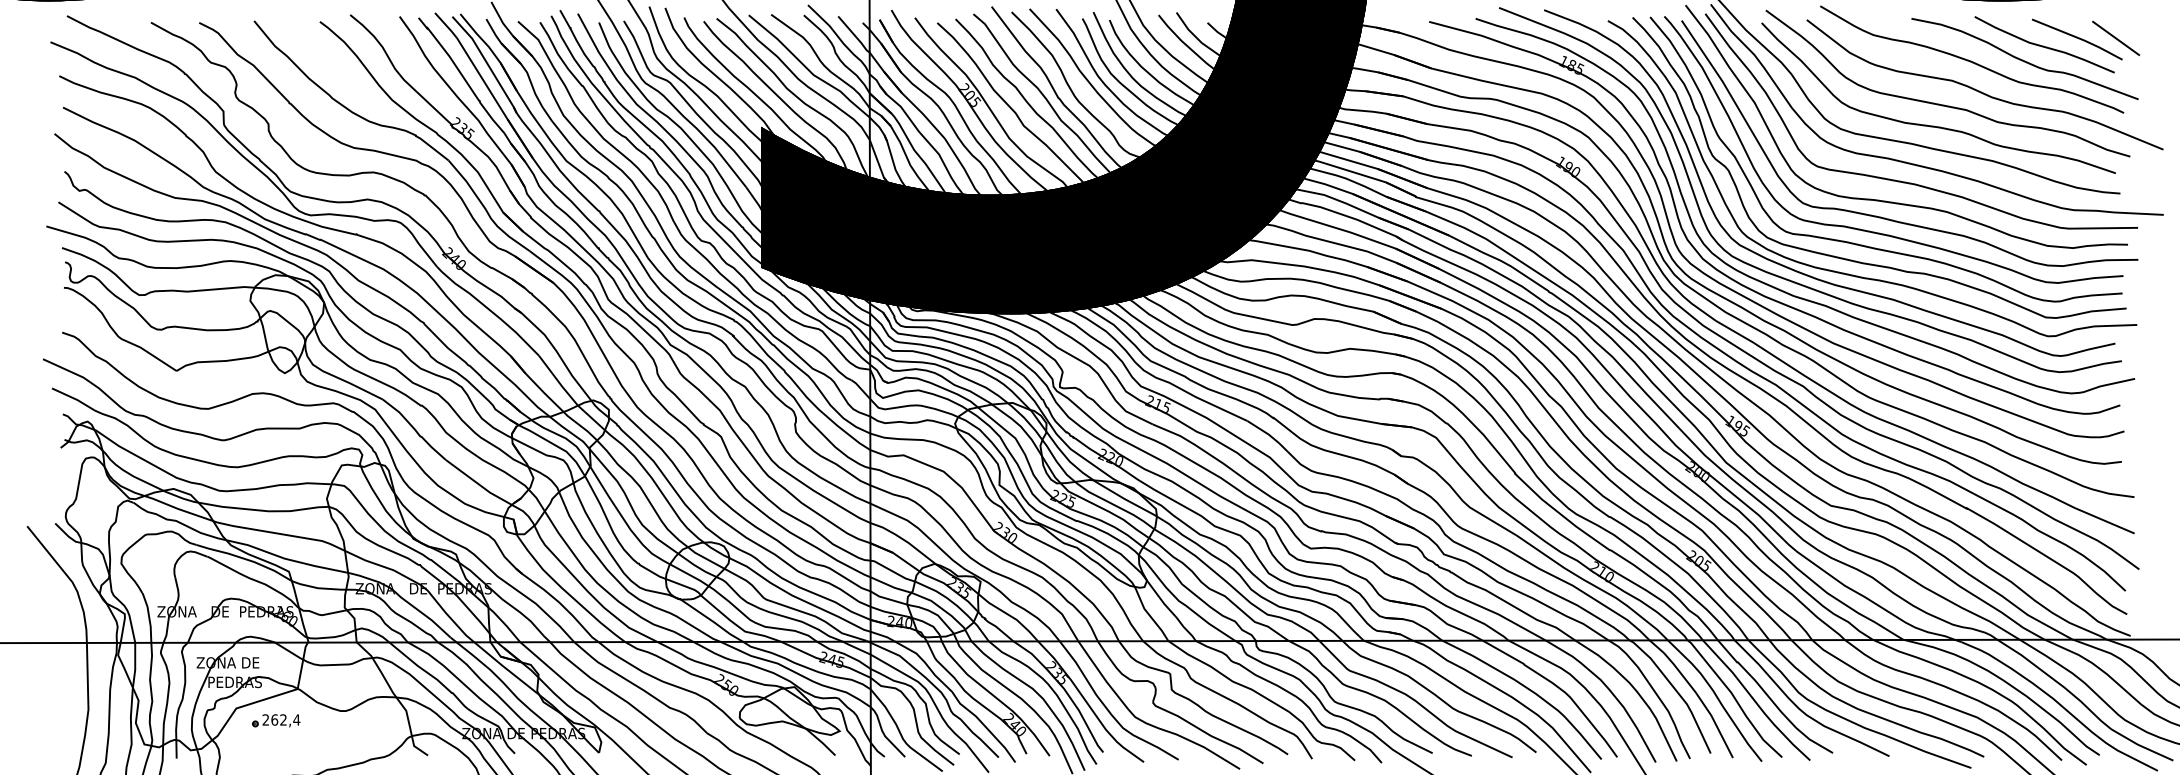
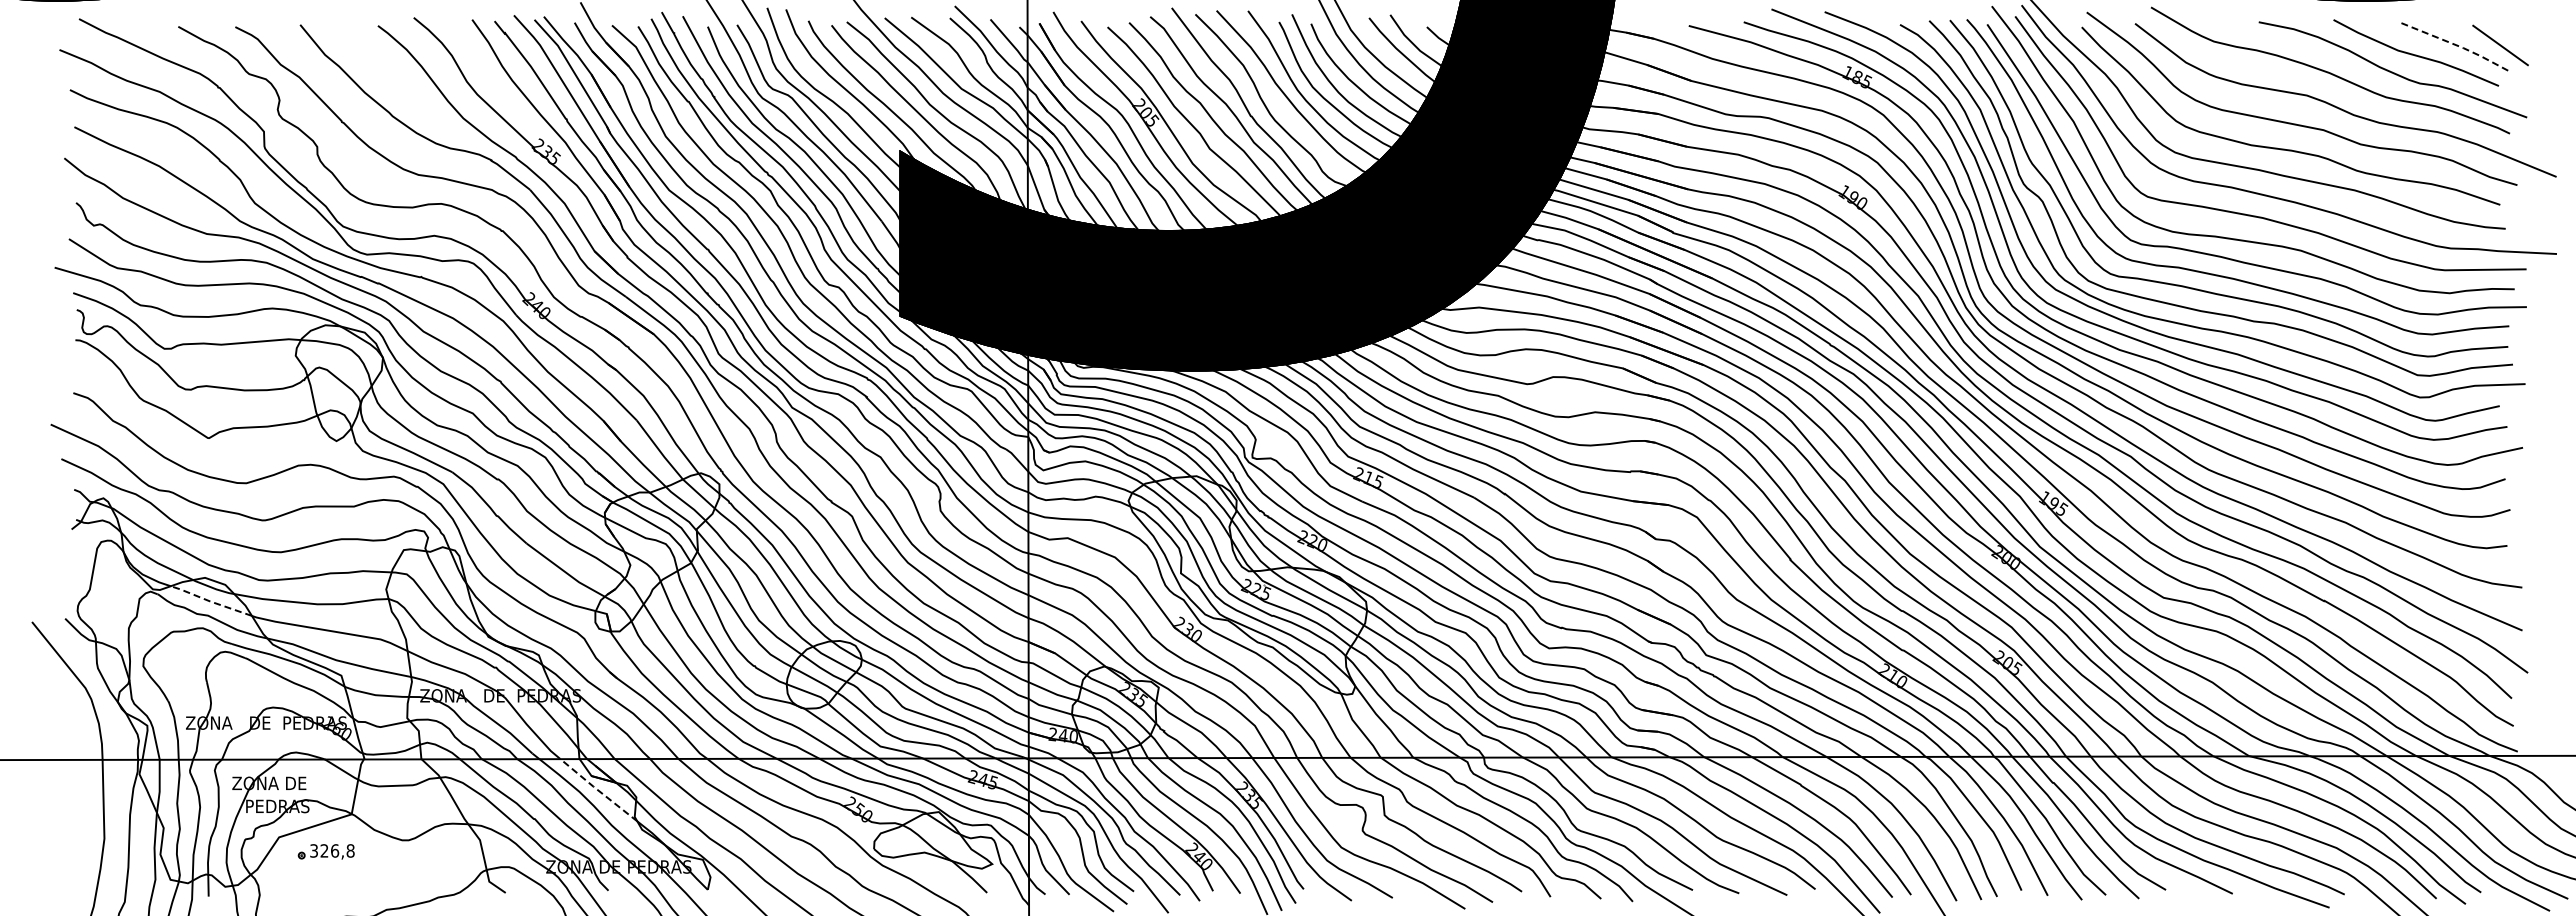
line: (2078, 38) -> (2456, 45), solid -> dashed
line: (178, 508) -> (210, 601), solid -> dashed
line: (505, 668) -> (597, 789), solid -> dashed
text: (281, 719) -> (332, 850), 262,4 -> 326,8

